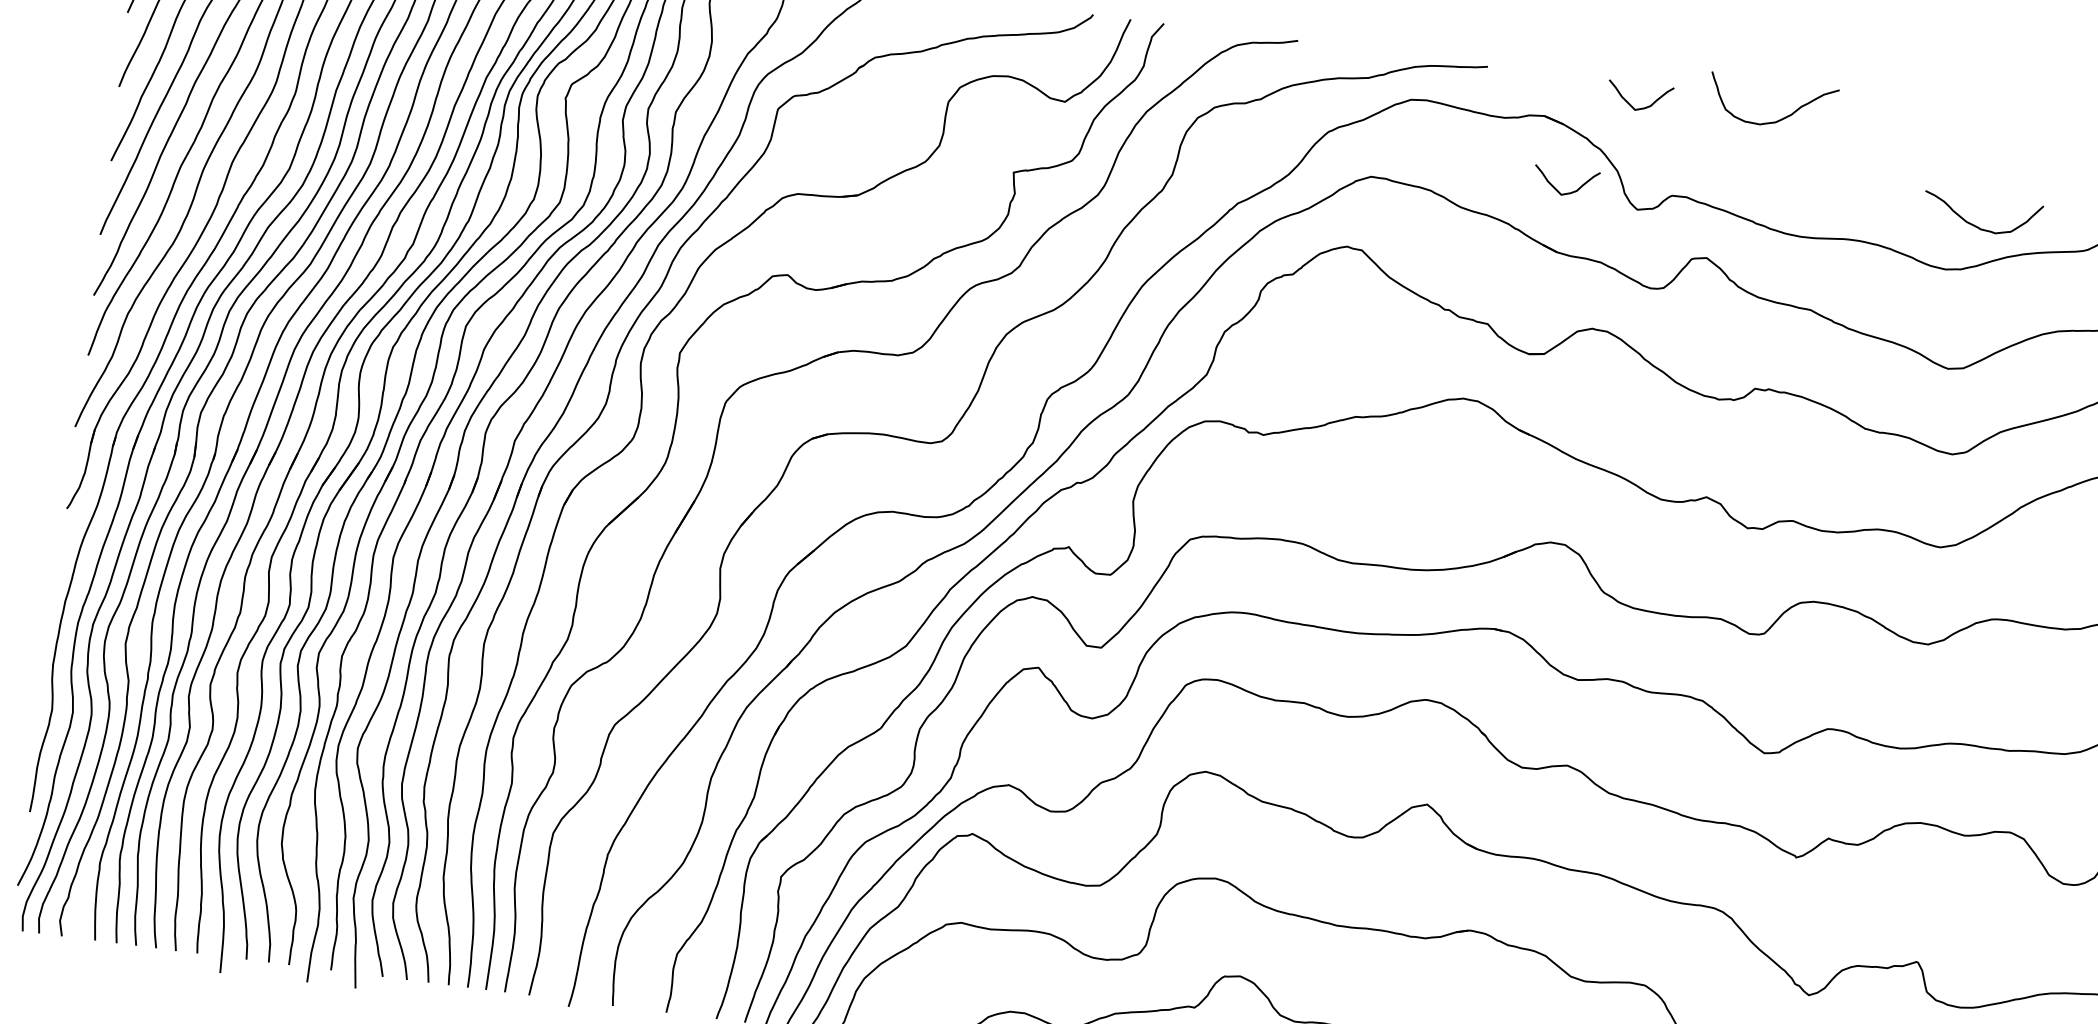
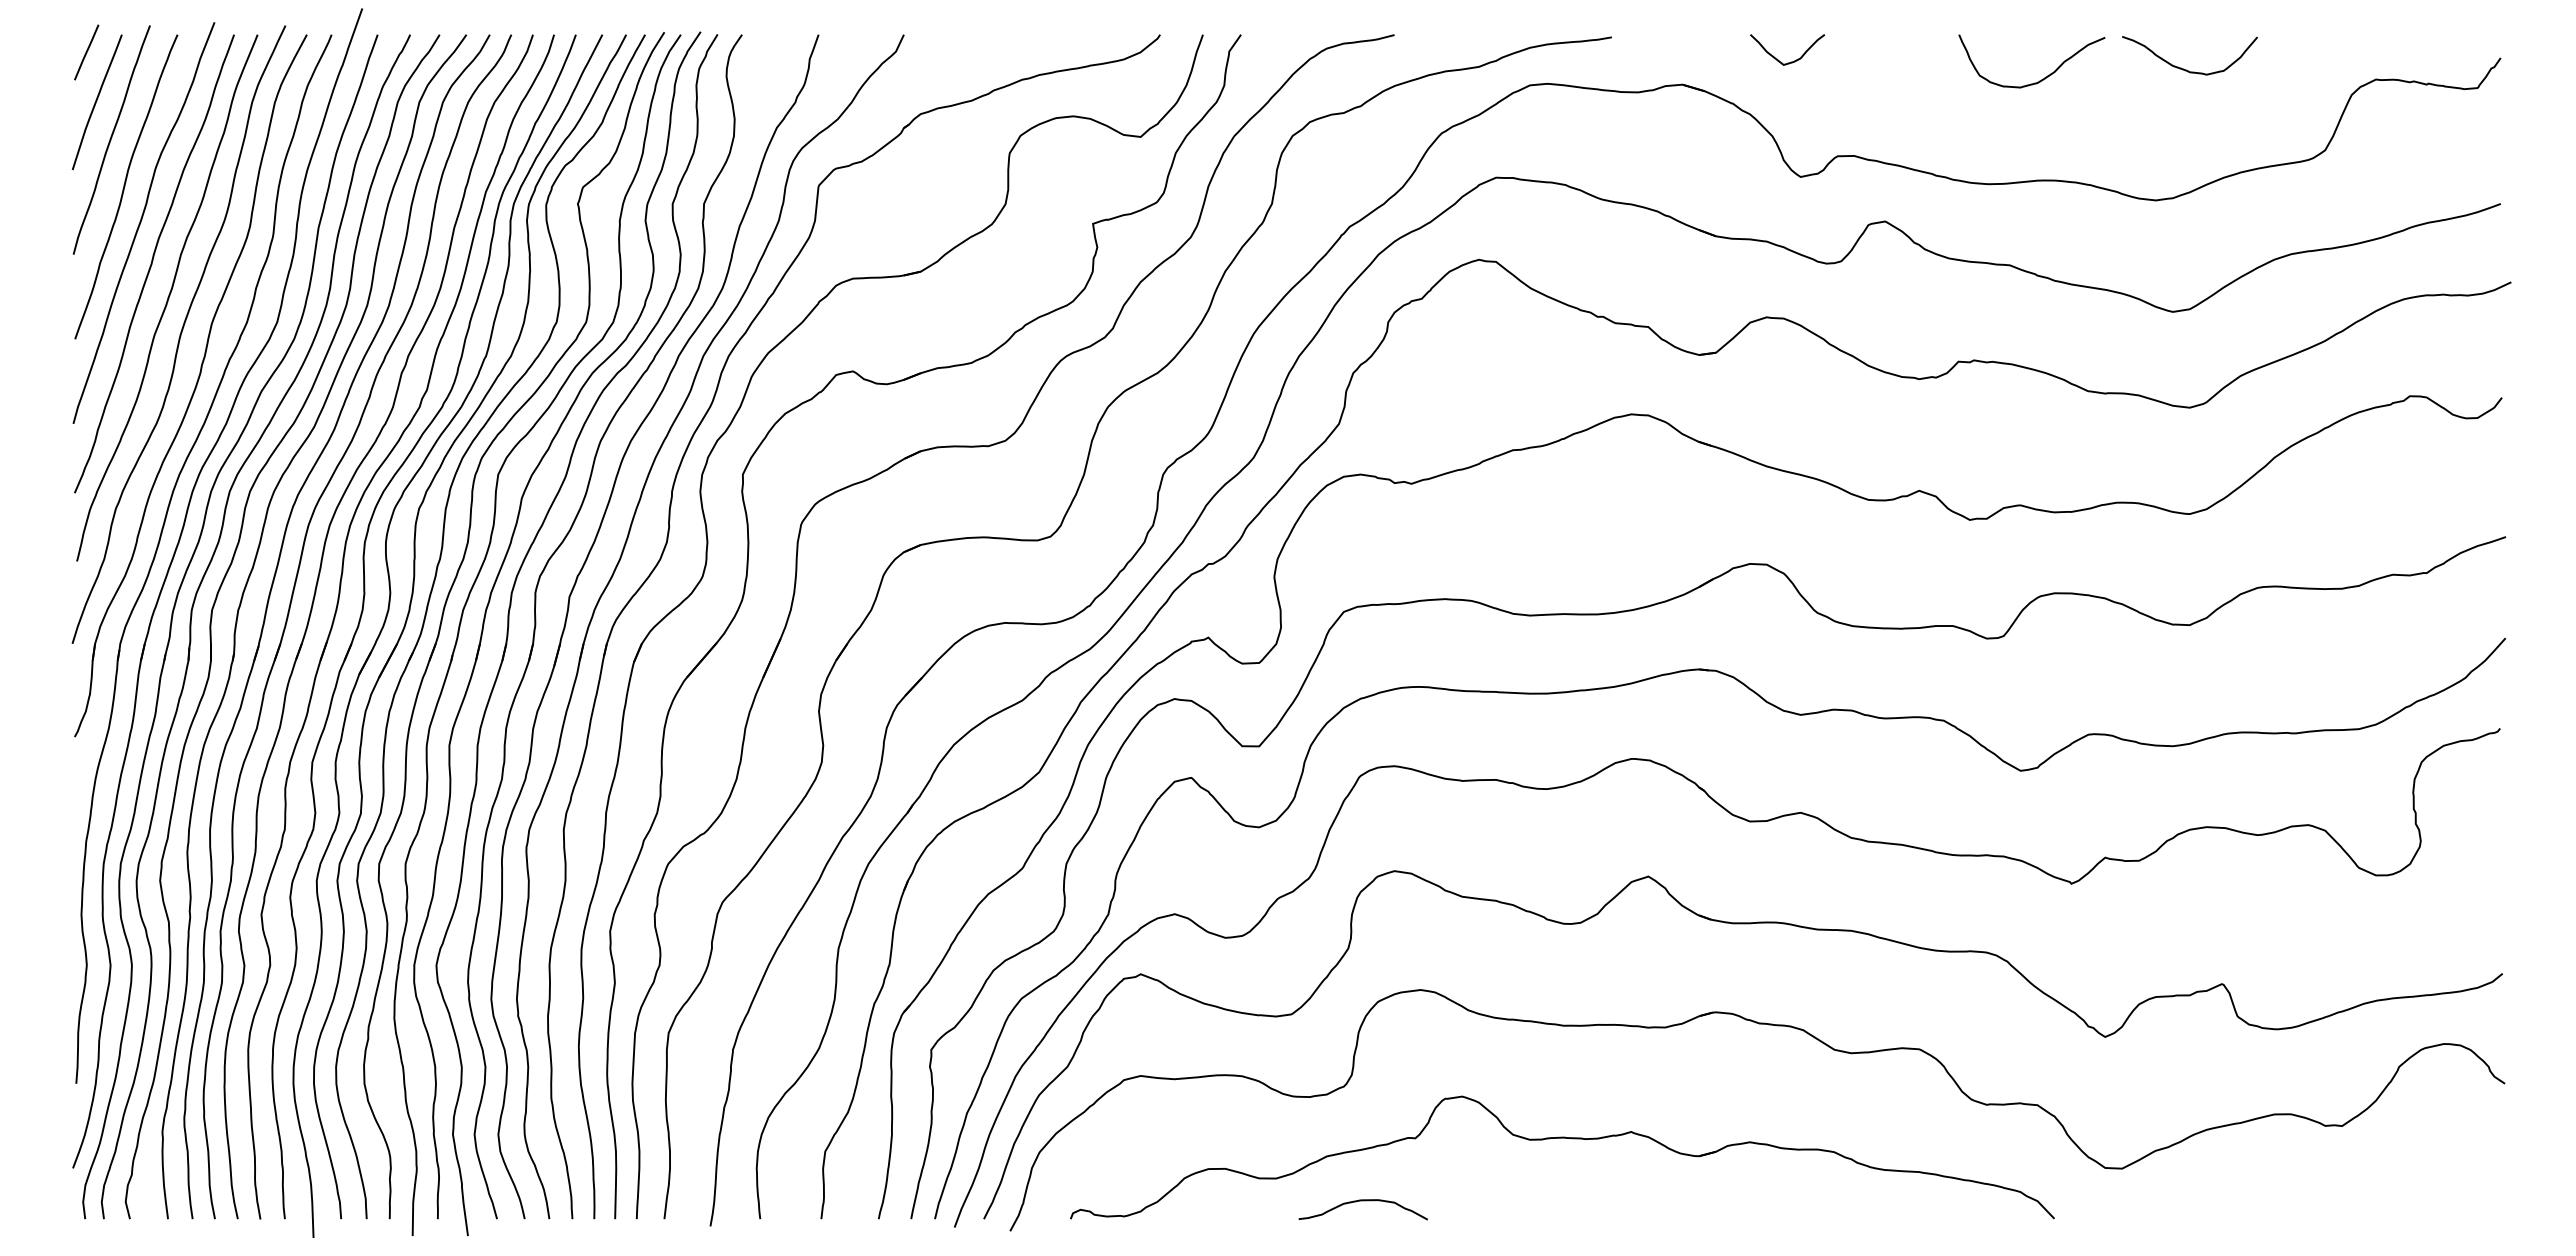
curve: (1780, 119) -> (2042, 78), moved
curve: (1568, 192) -> (1720, 167), removed
curve: (1975, 225) -> (2183, 68), moved

